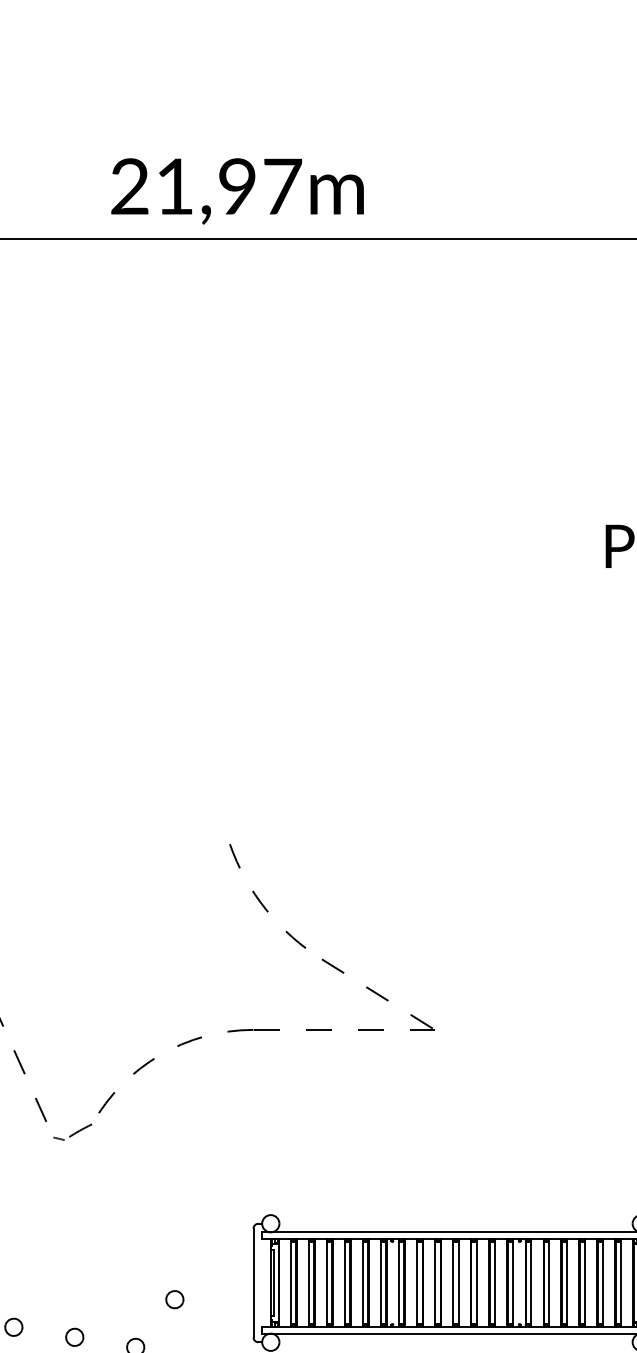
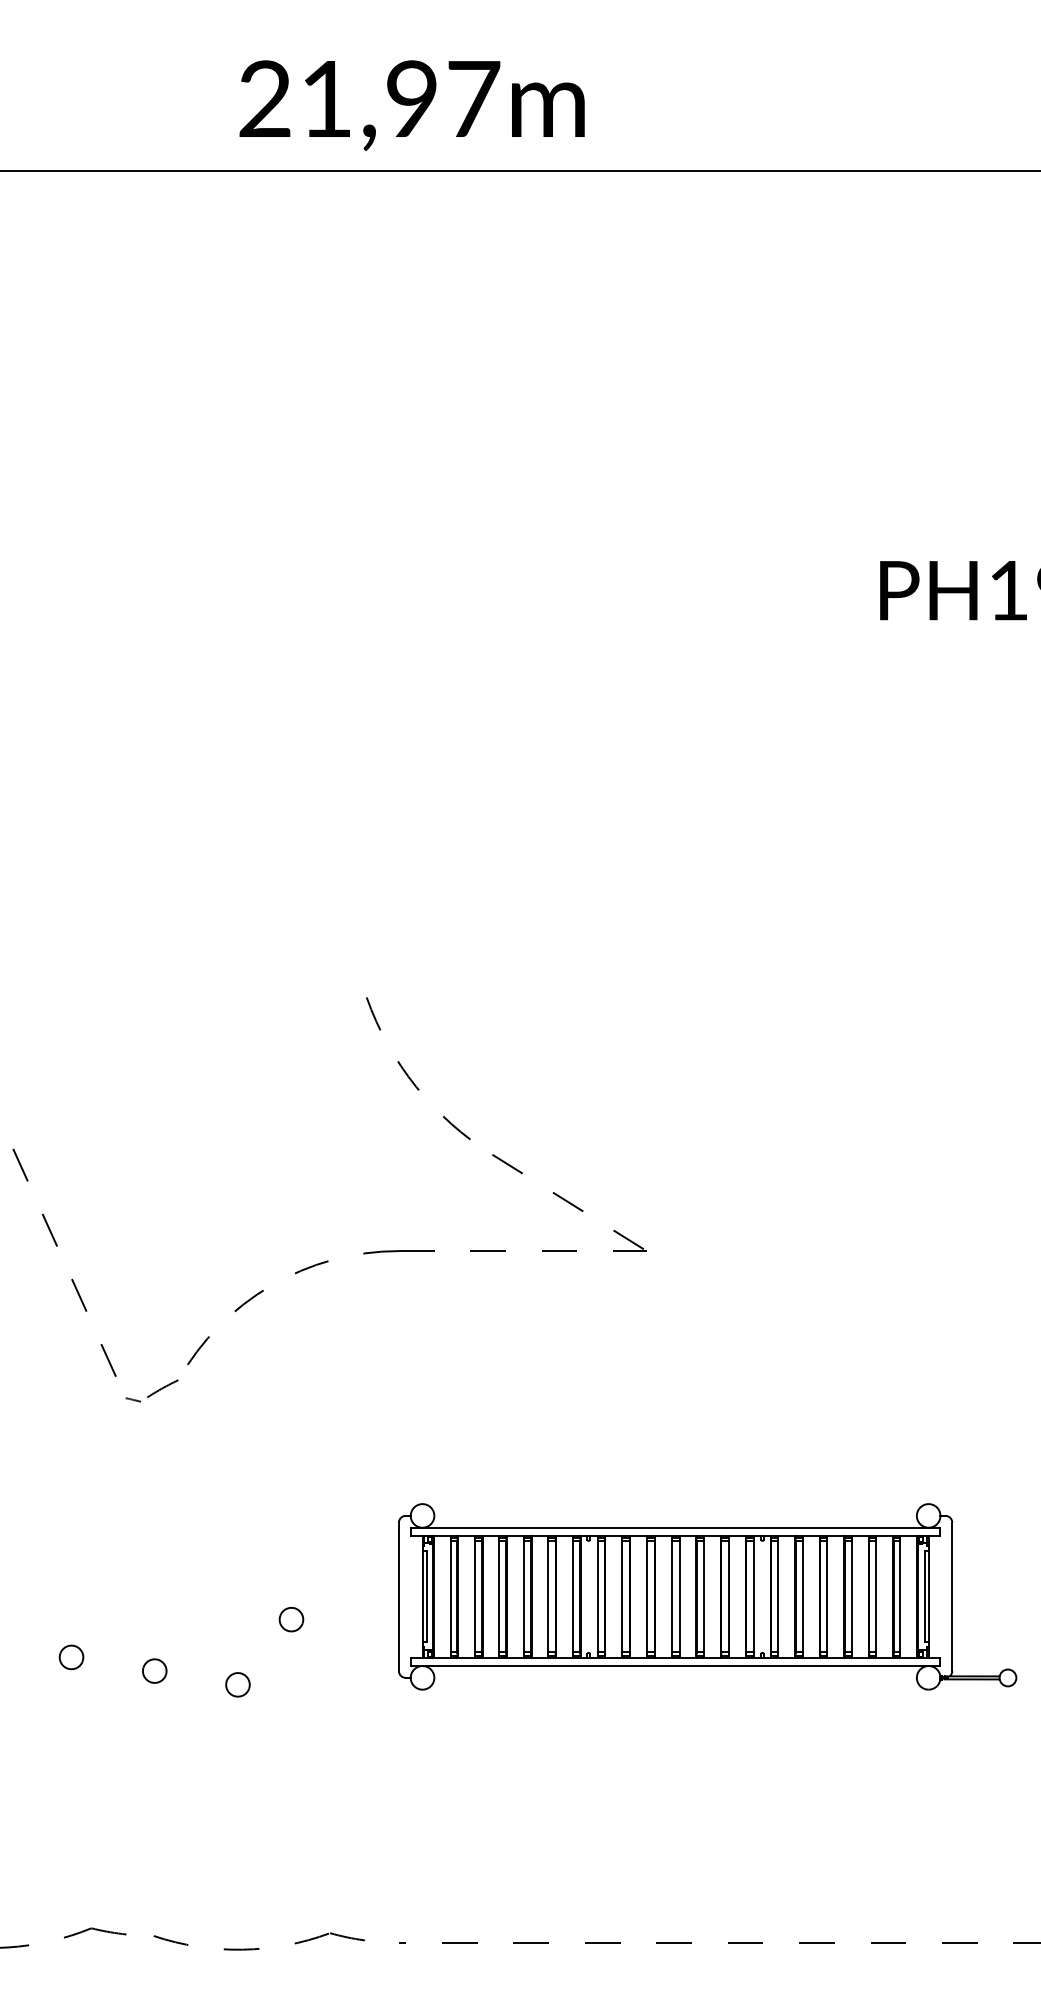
text: (237, 191) -> (411, 105), moved

